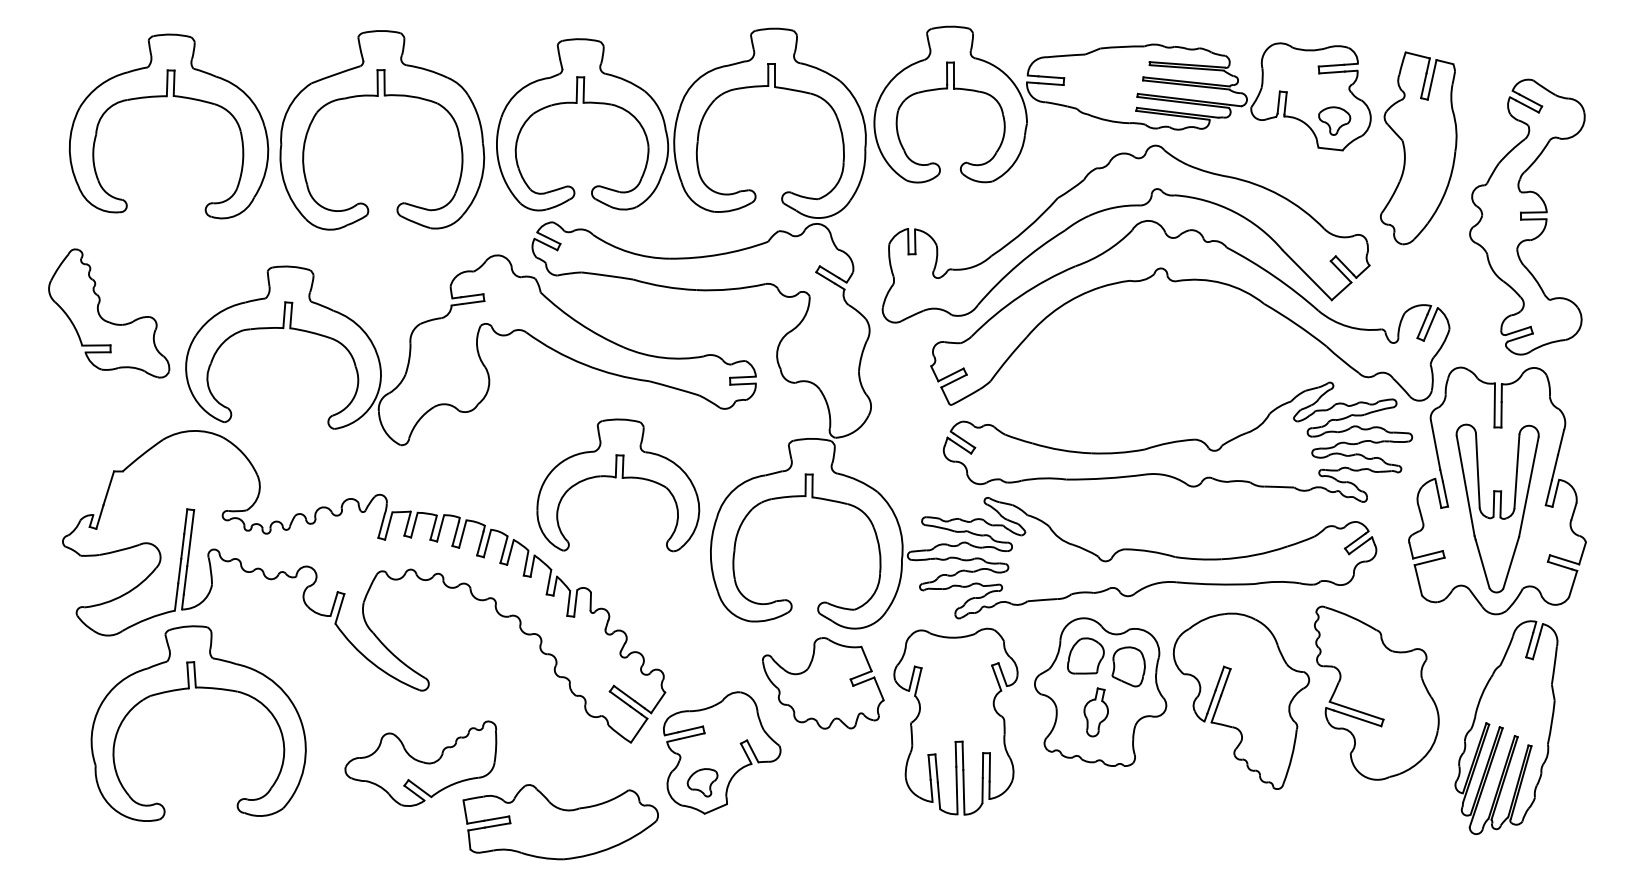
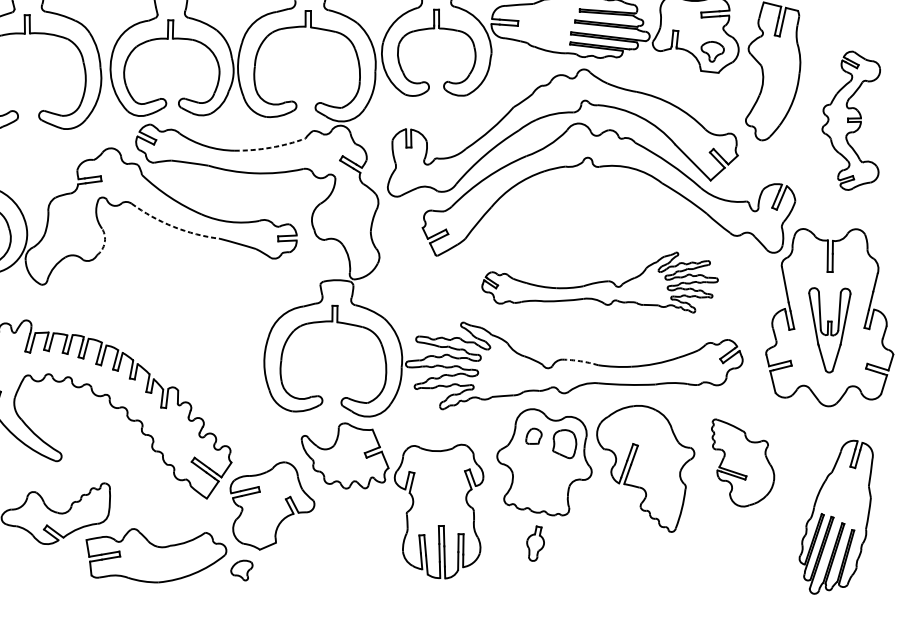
part: (1527, 216) -> (851, 120), size x0.7
arc: (719, 254) -> (270, 147), solid -> dashed
arc: (584, 364) -> (173, 226), solid -> dashed
arc: (488, 387) -> (104, 243), solid -> dashed
part: (1177, 441) -> (599, 282), size x0.7
part: (616, 478) -> (196, 308), removed
part: (1497, 508) -> (829, 330), size x0.7
arc: (1150, 551) -> (580, 361), solid -> dashed
part: (1085, 655) -> (533, 435), size x0.6
part: (1376, 692) -> (742, 462), size x0.7
part: (1095, 712) -> (535, 543), moved
part: (955, 721) -> (438, 511), moved
part: (1506, 727) -> (836, 517), moved
part: (702, 782) -> (241, 570), moved

